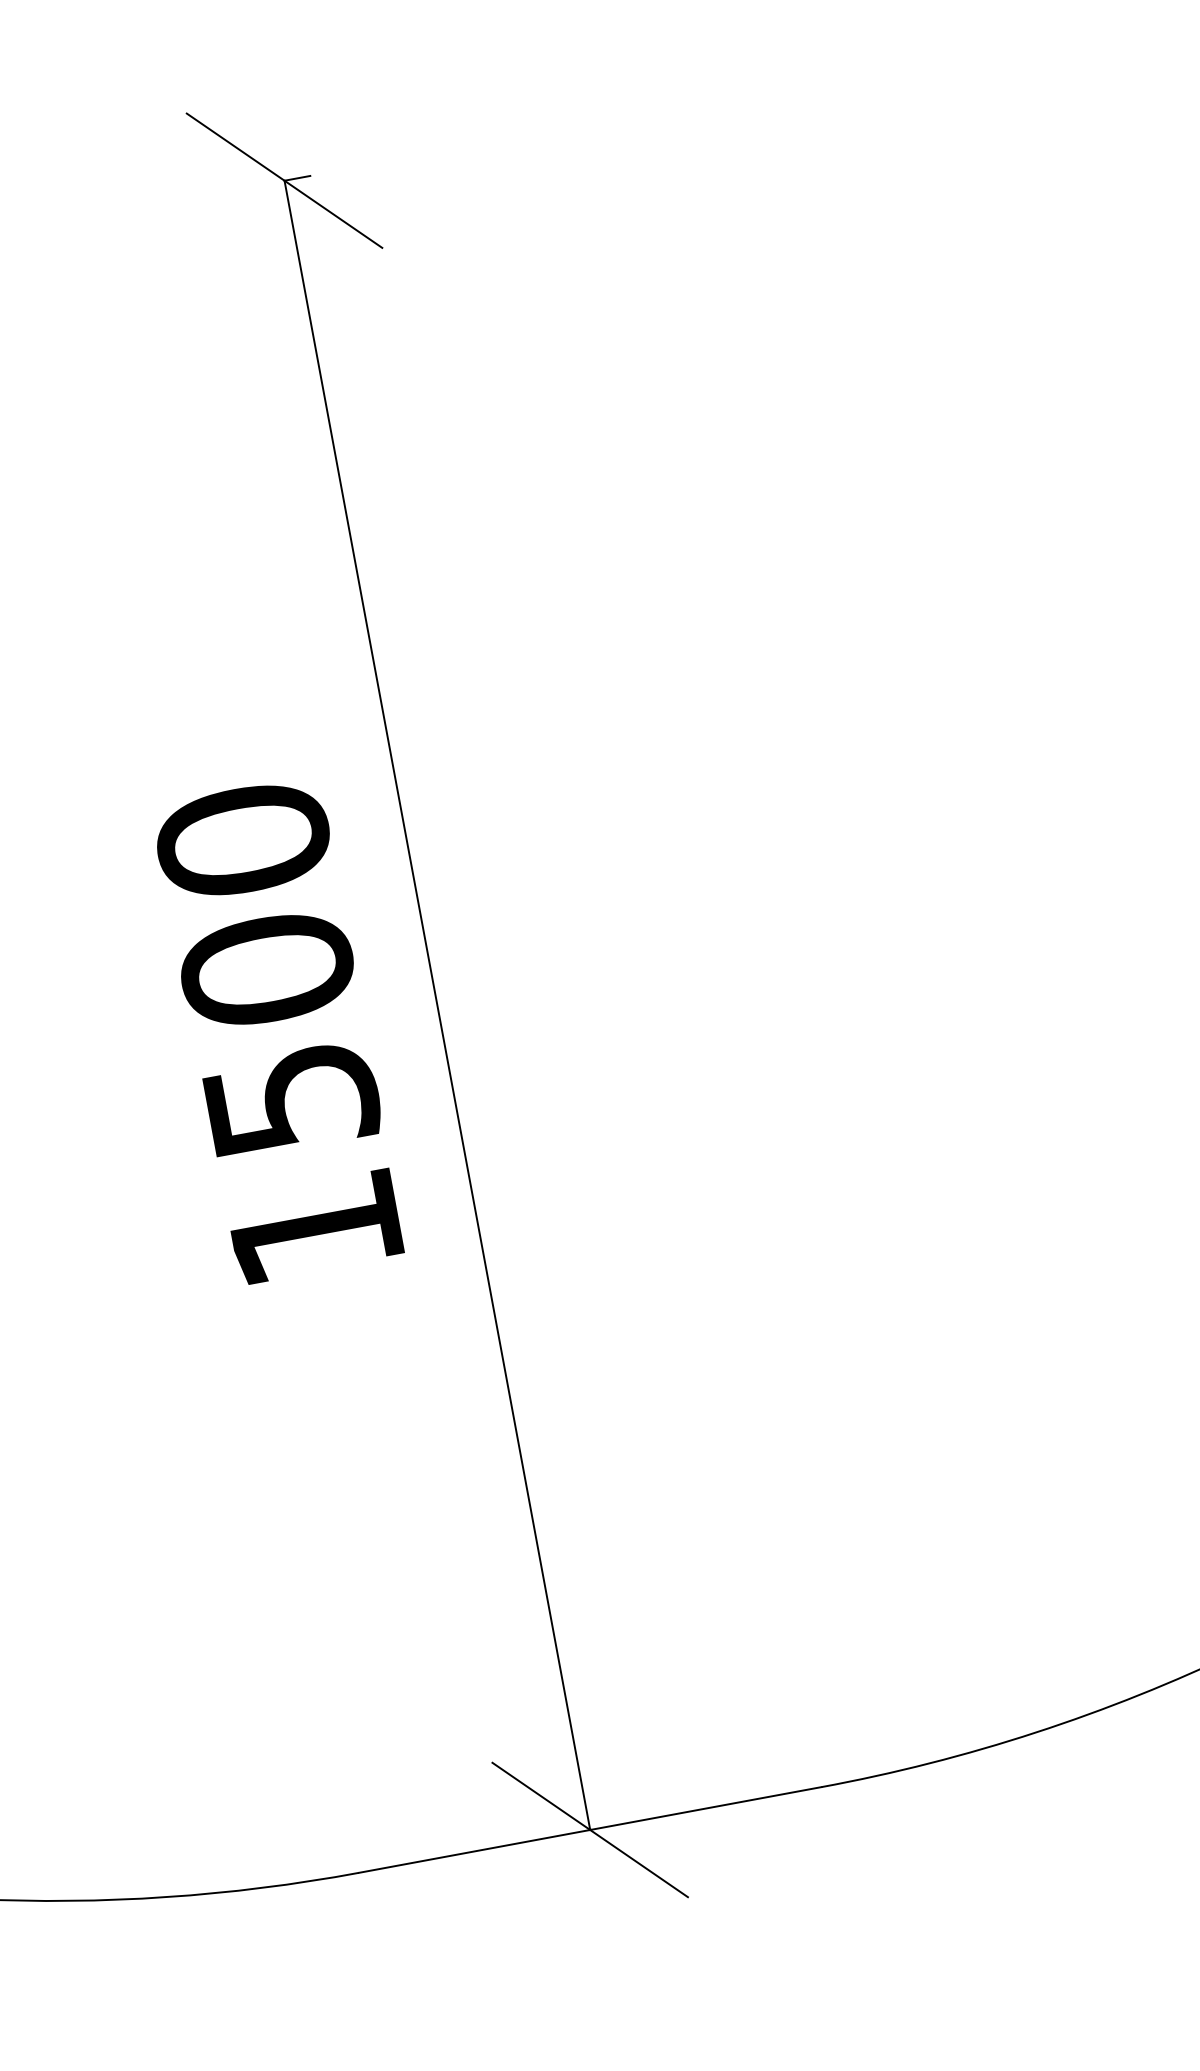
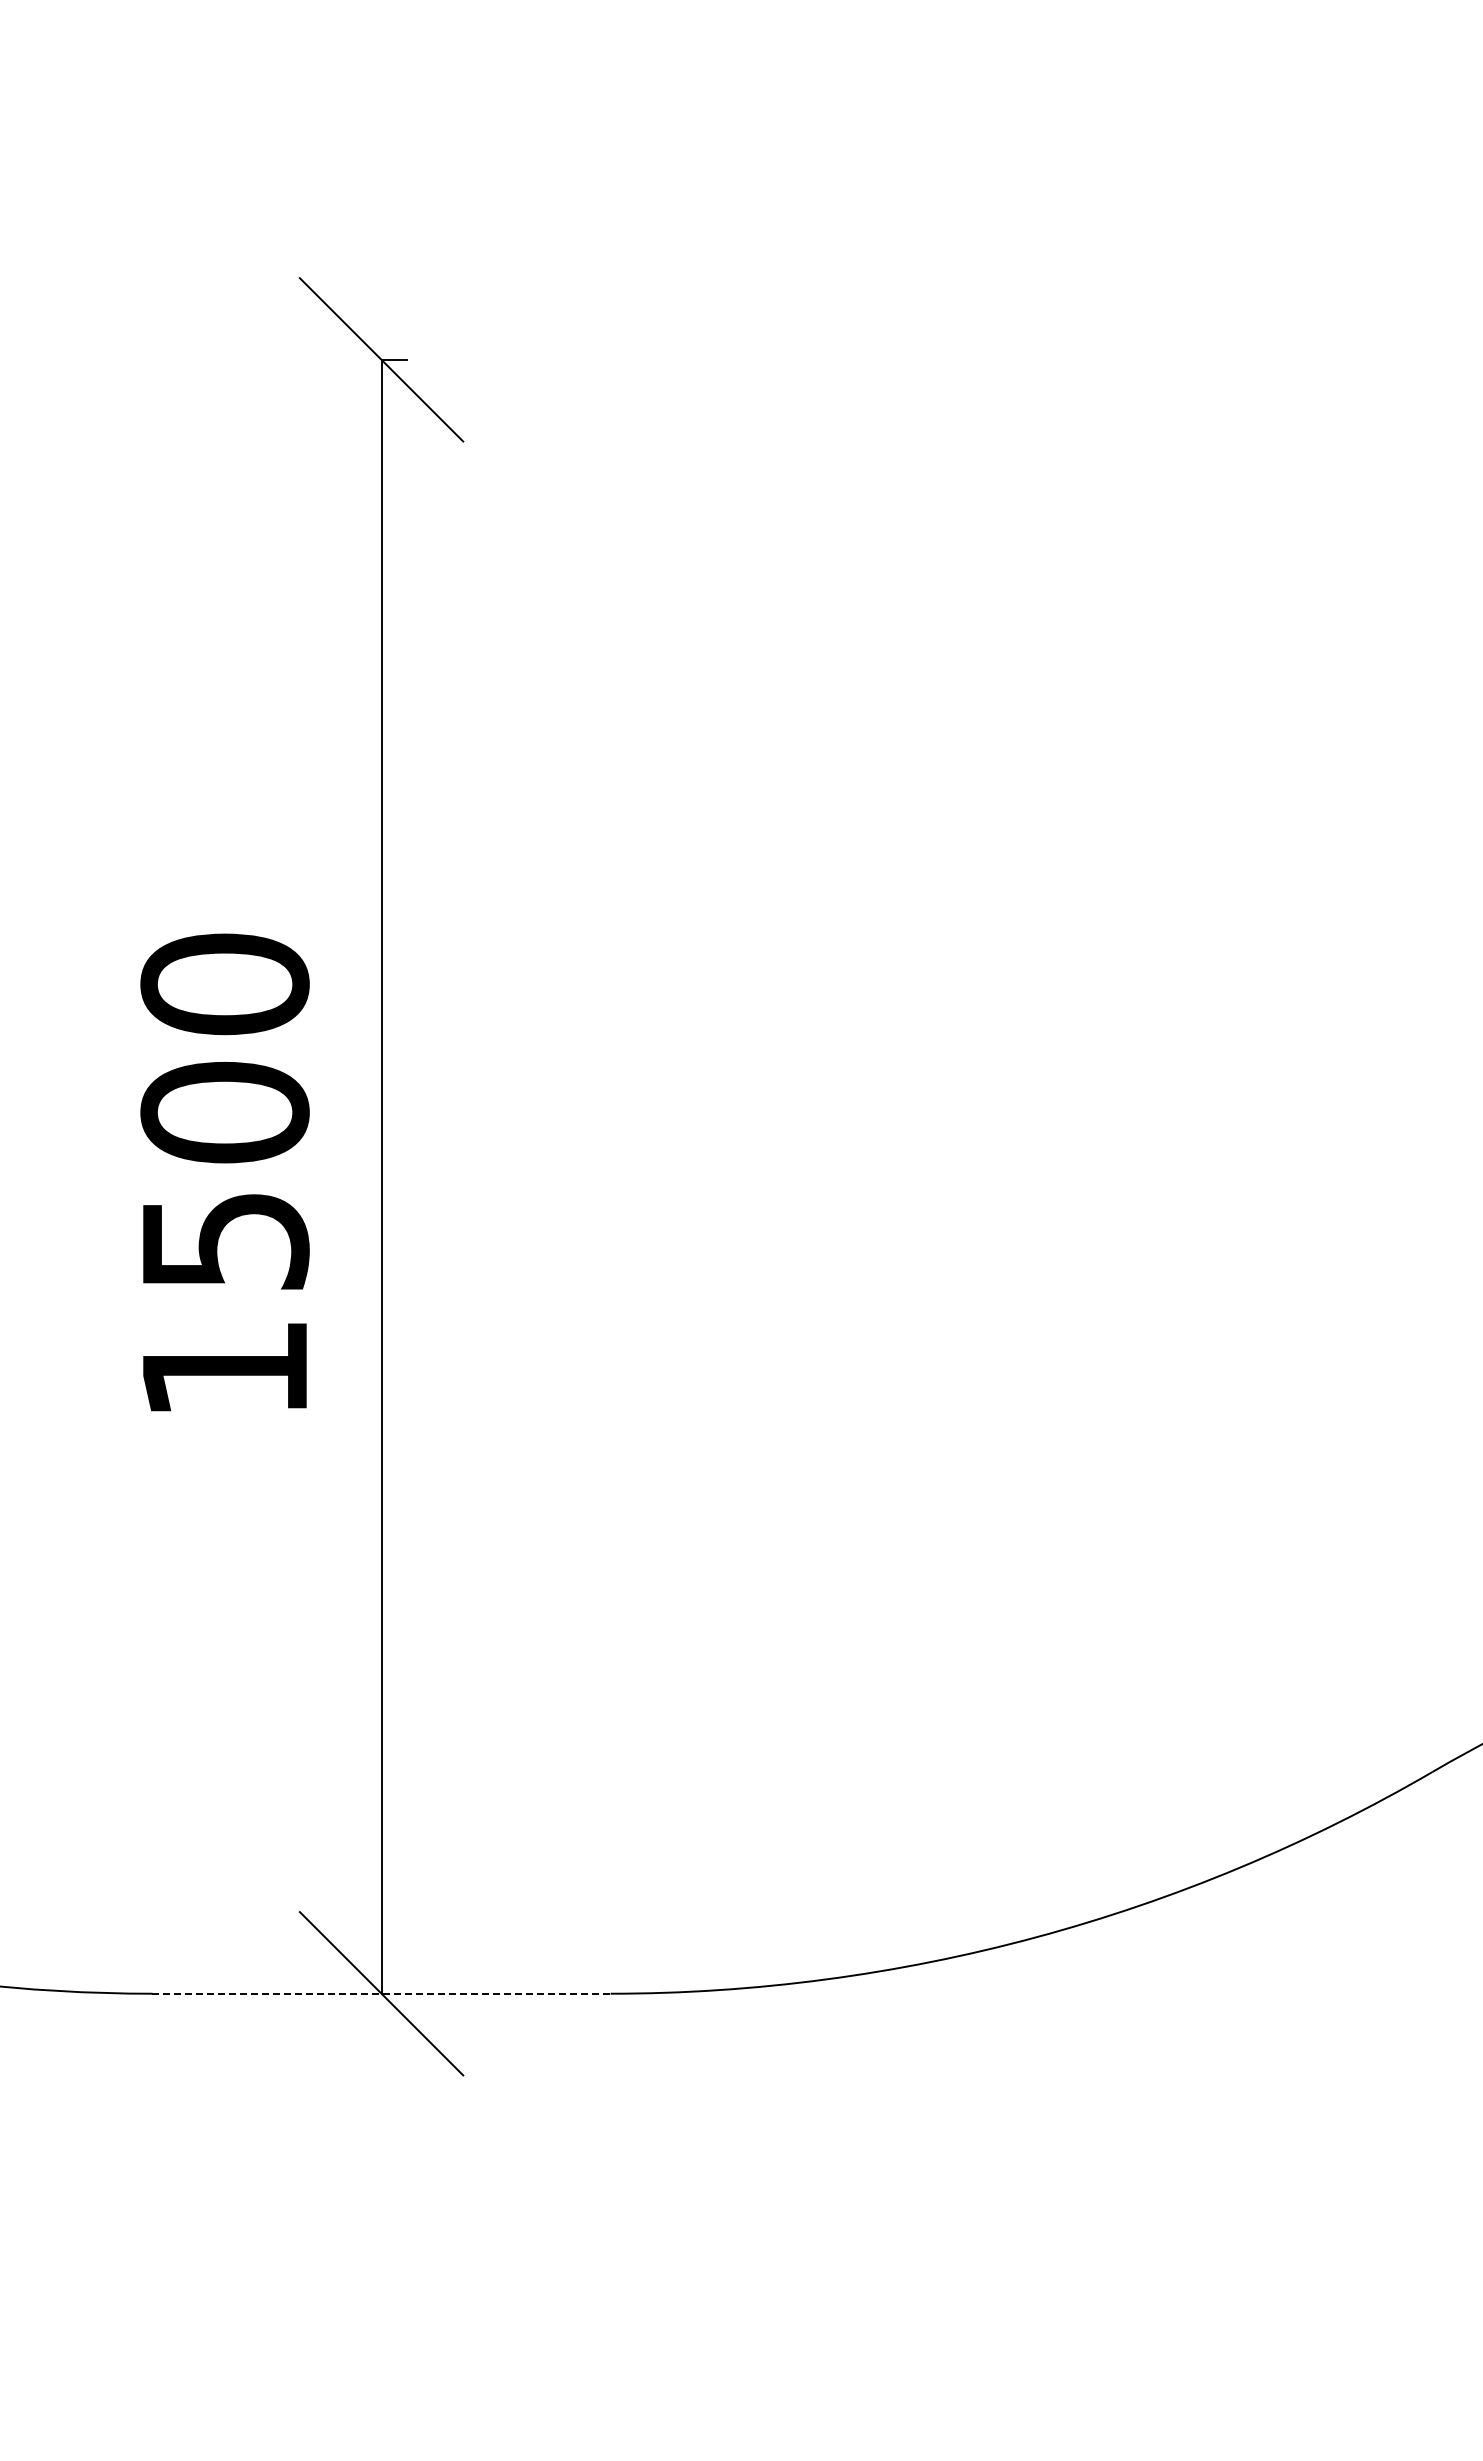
line: (591, 1829) -> (382, 1993), solid -> dashed

